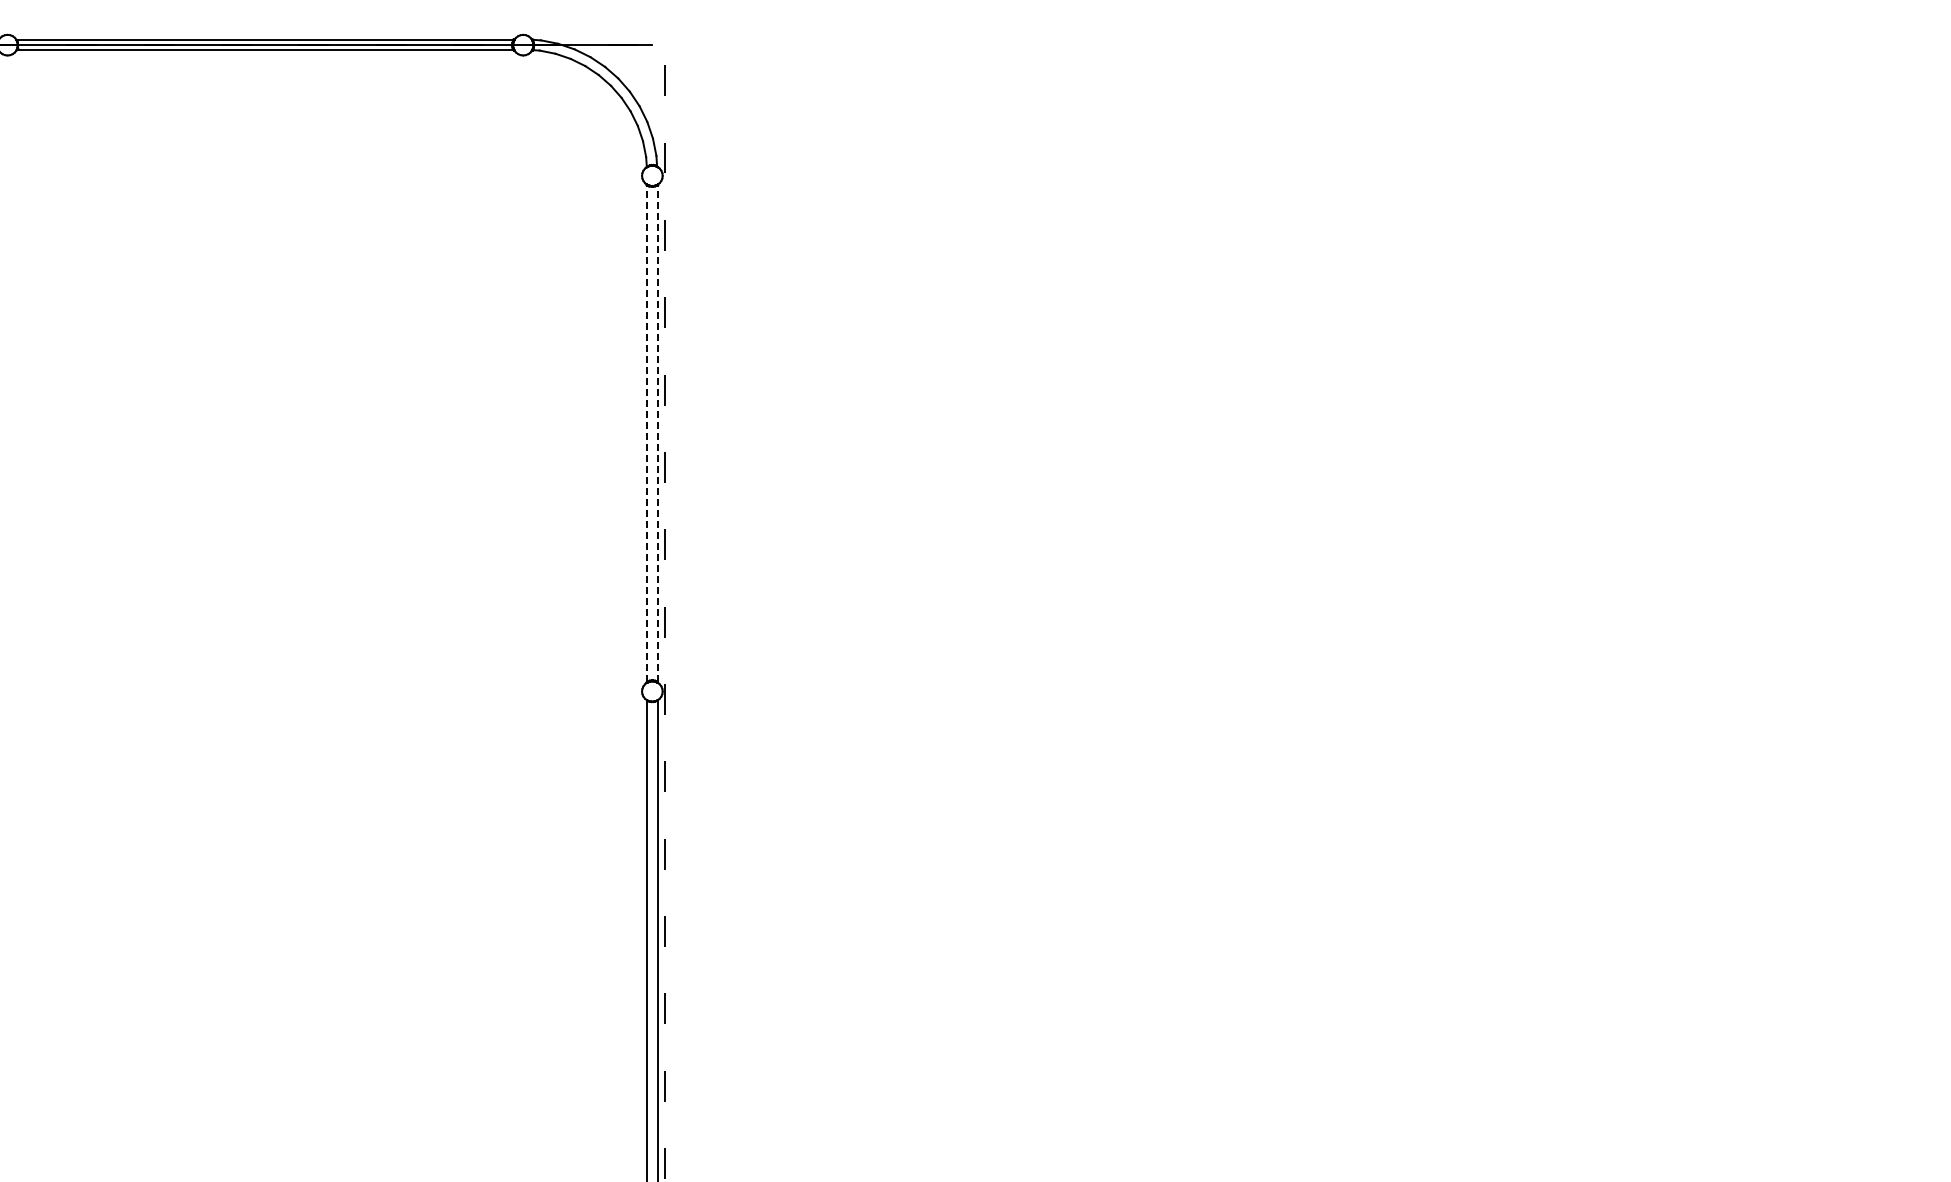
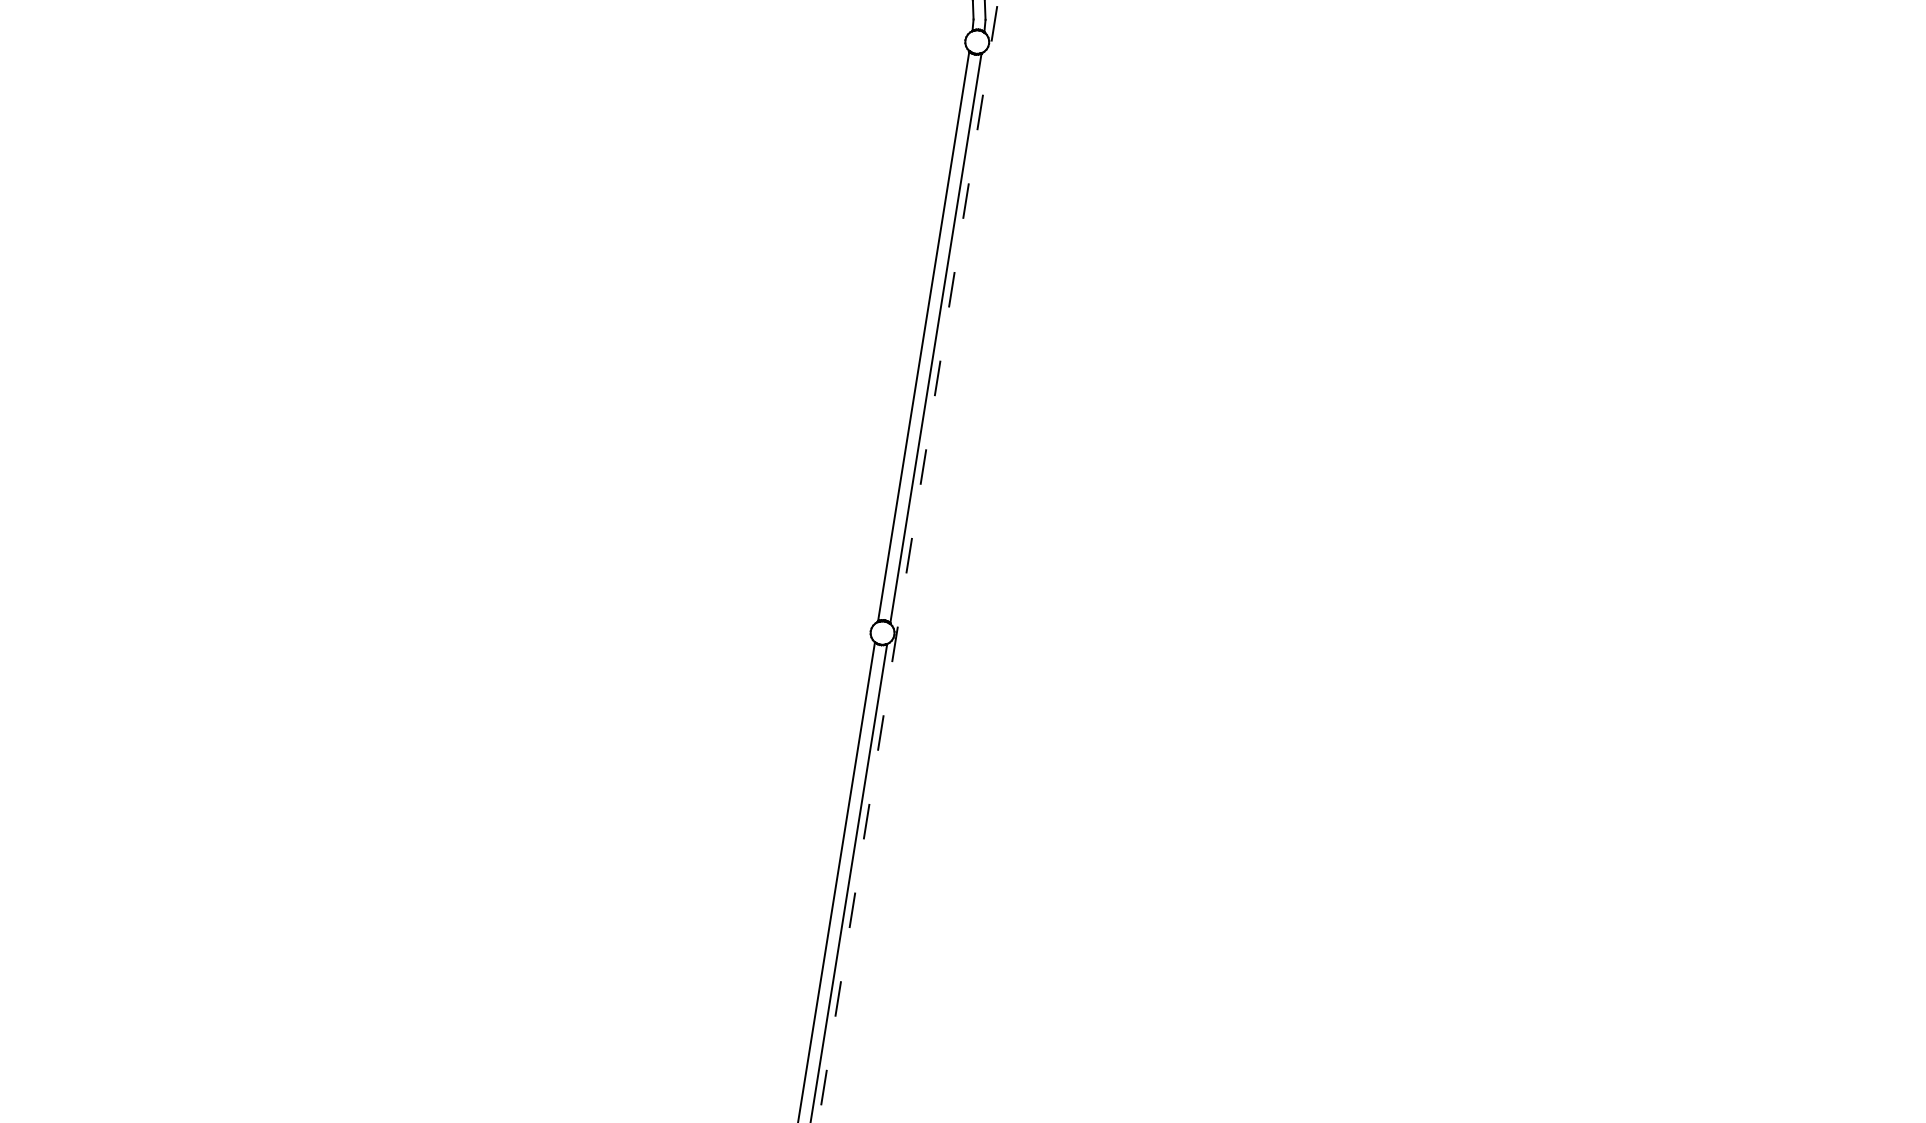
line: (646, 433) -> (923, 336), dashed -> solid
line: (657, 433) -> (935, 338), dashed -> solid

